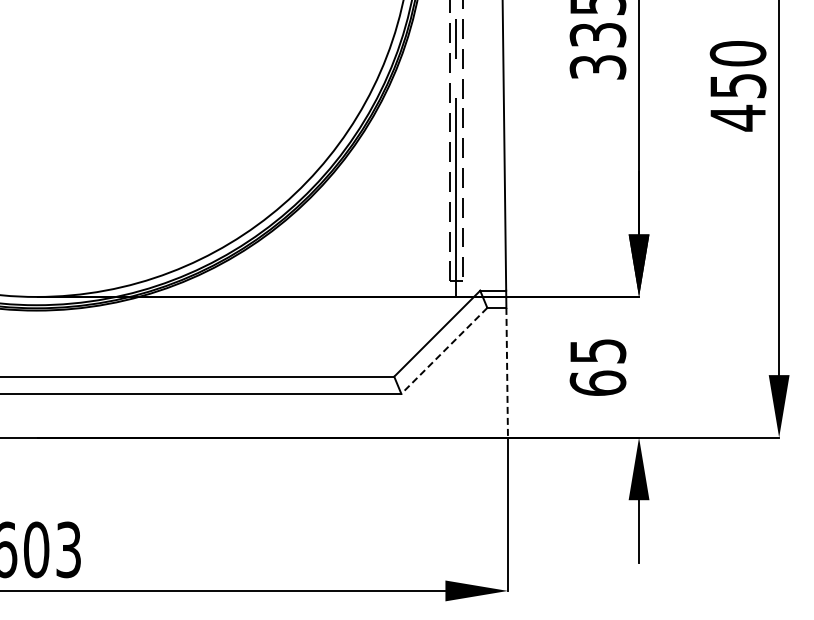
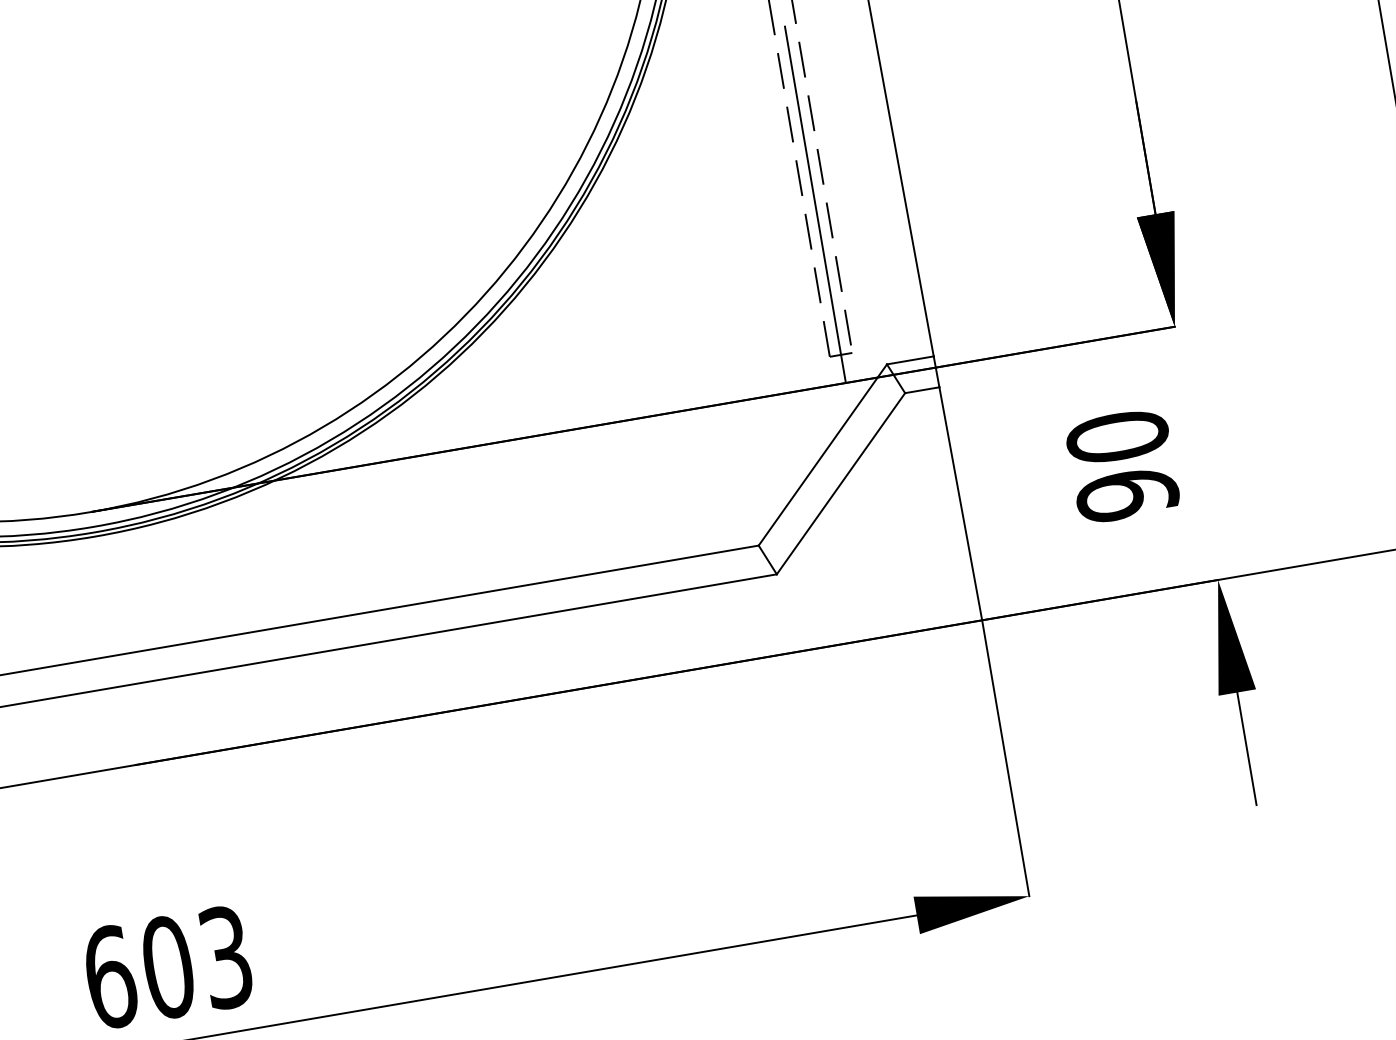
line: (444, 350) -> (841, 482), dashed -> solid
text: (597, 367) -> (1121, 466), 65 -> 90
line: (507, 372) -> (961, 503), dashed -> solid

